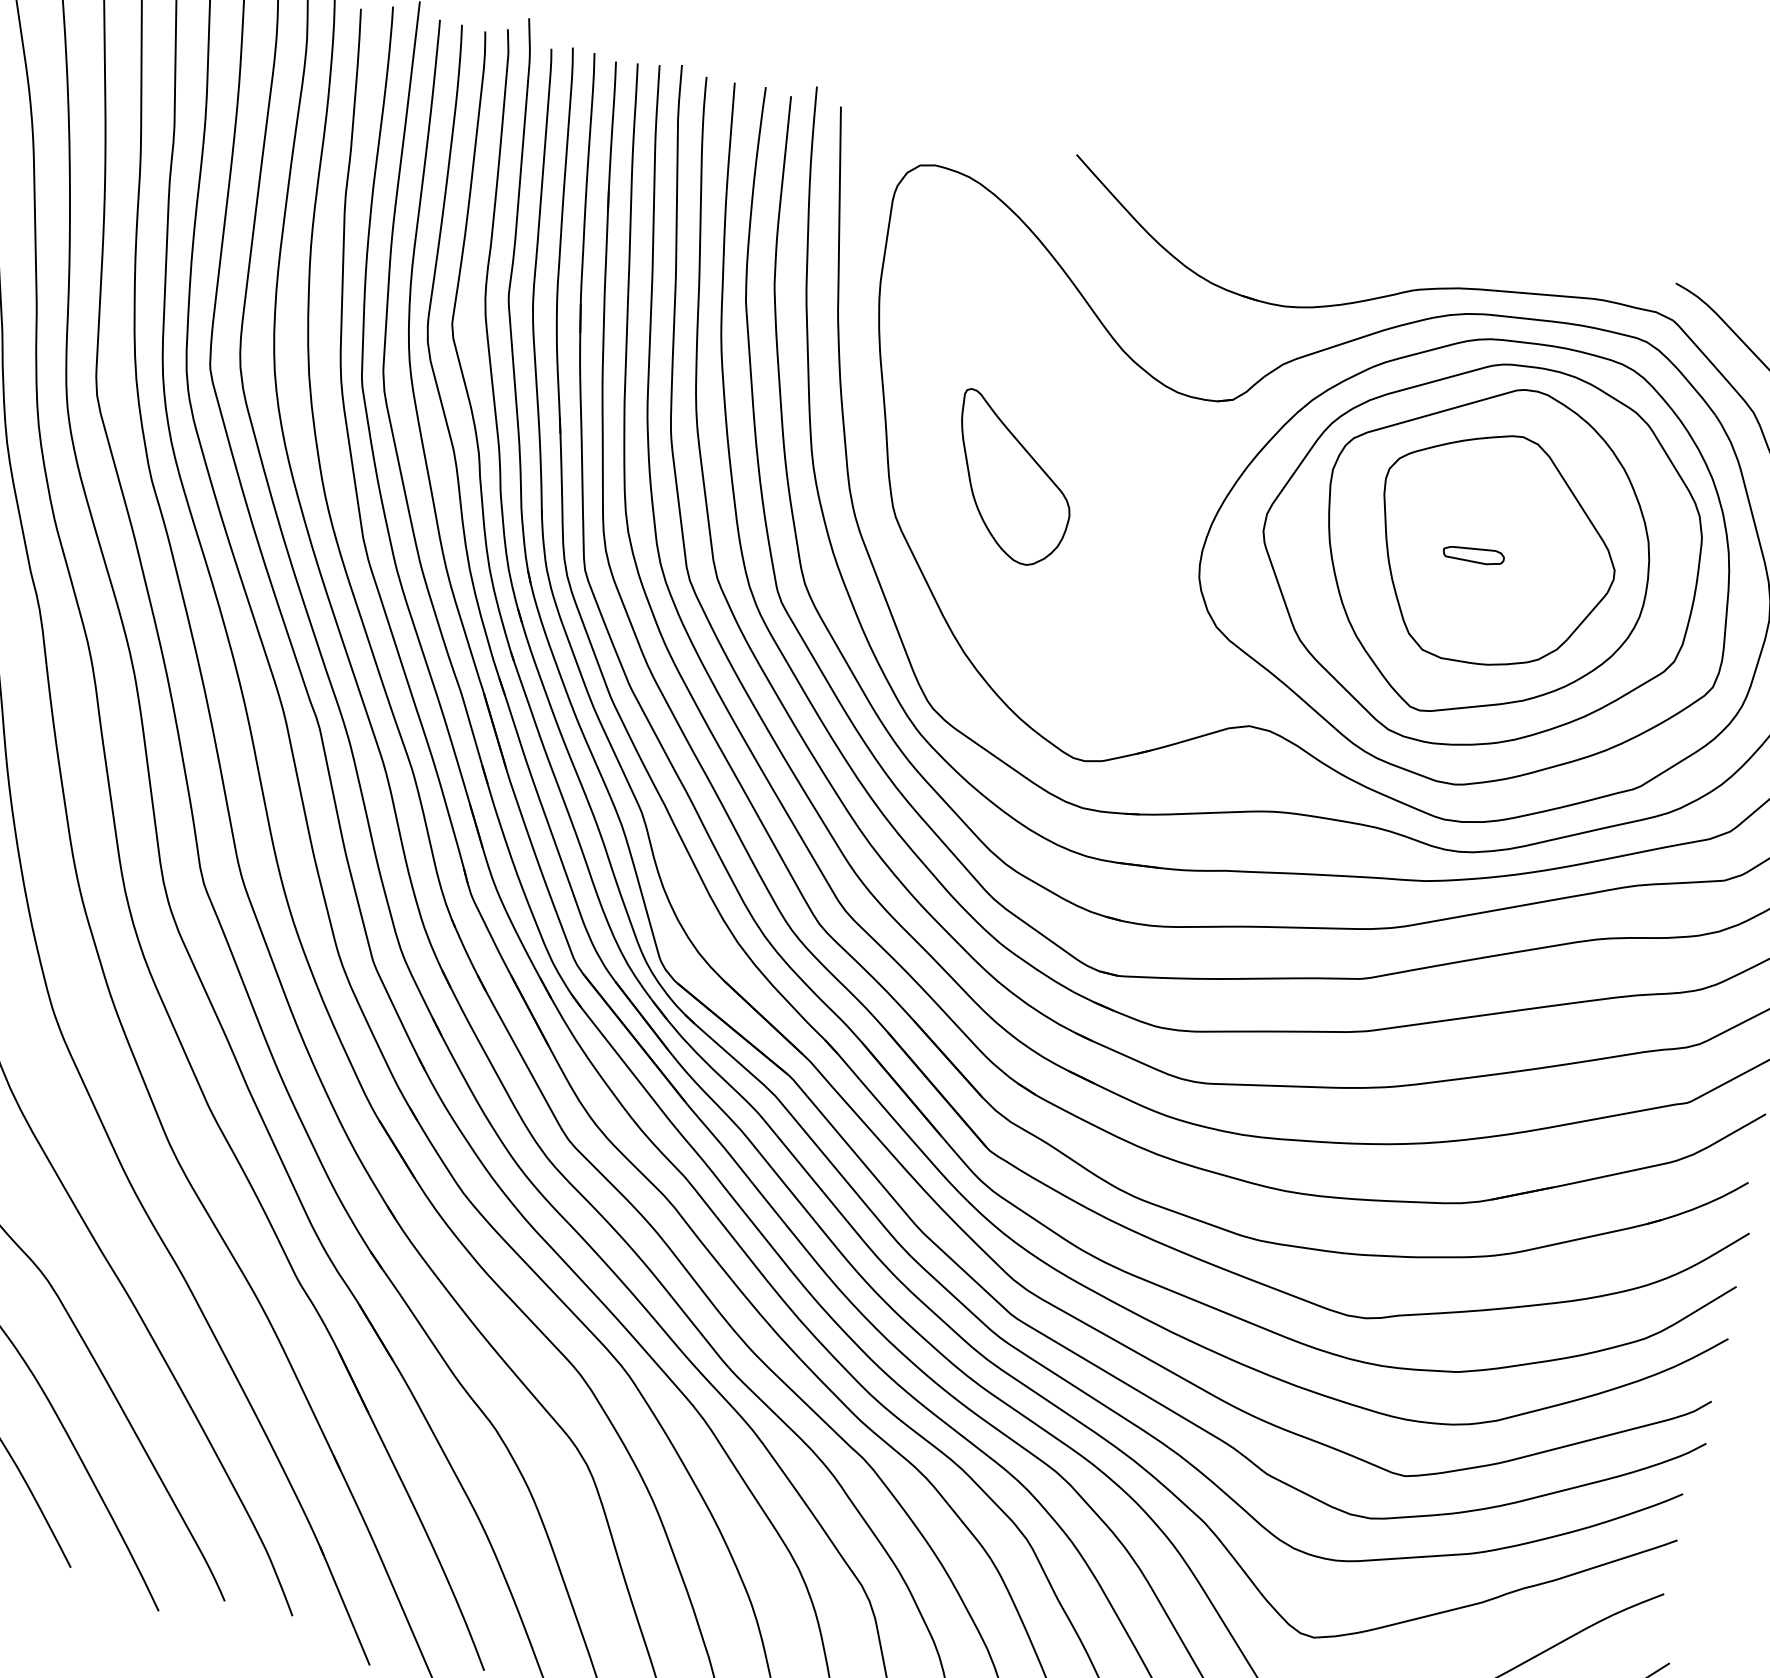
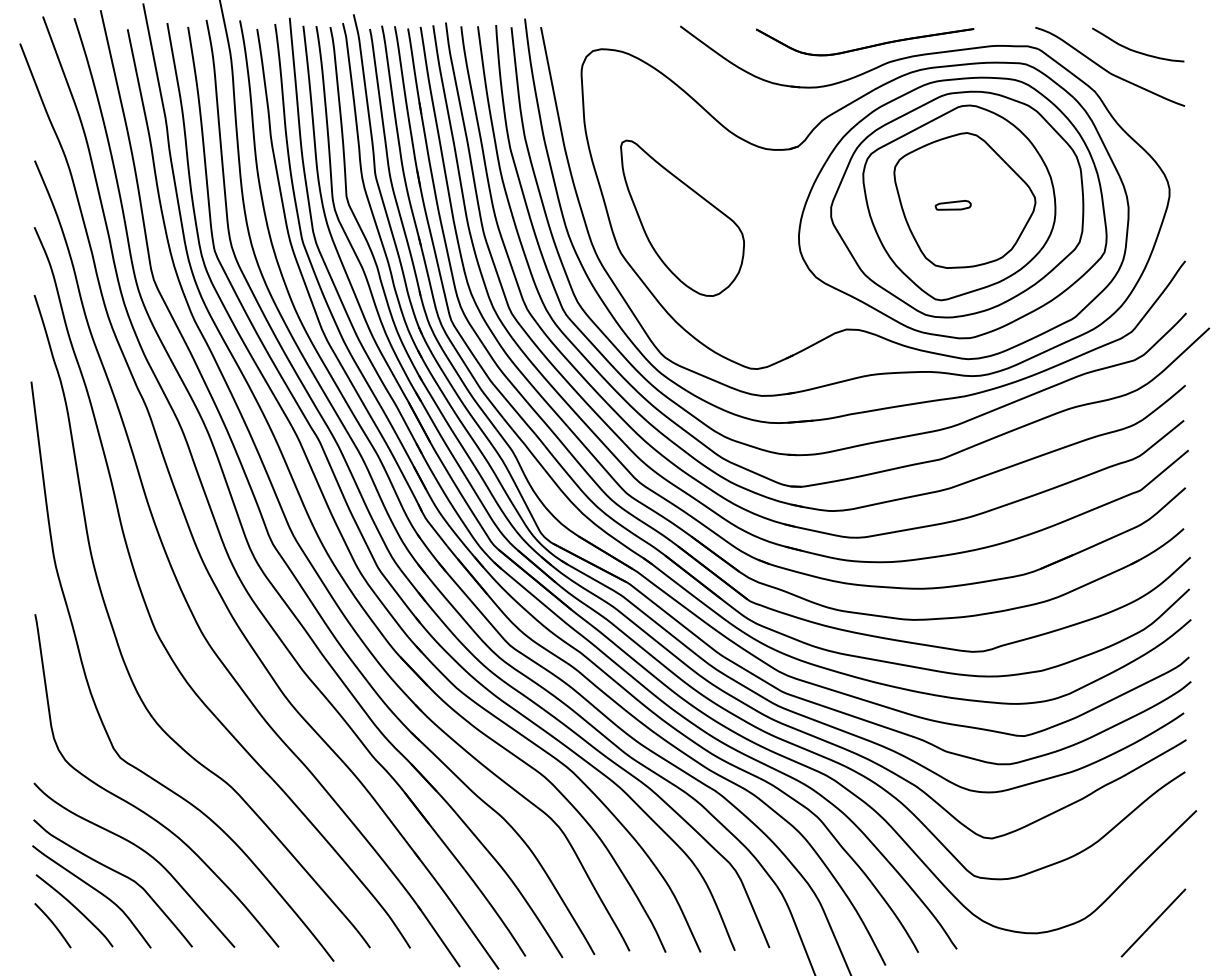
part: (1383, 248) -> (865, 42), added
part: (1012, 478) -> (682, 217), size x1.67

